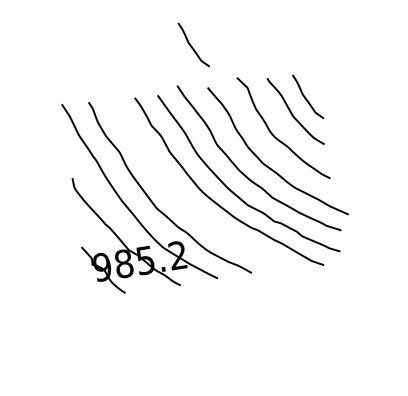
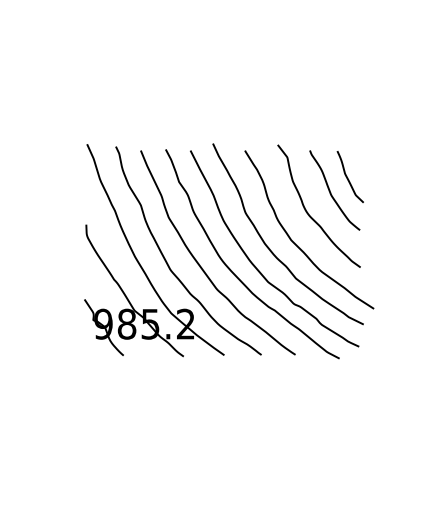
curve: (191, 44) -> (234, 102), removed
curve: (181, 197) -> (199, 263), added

